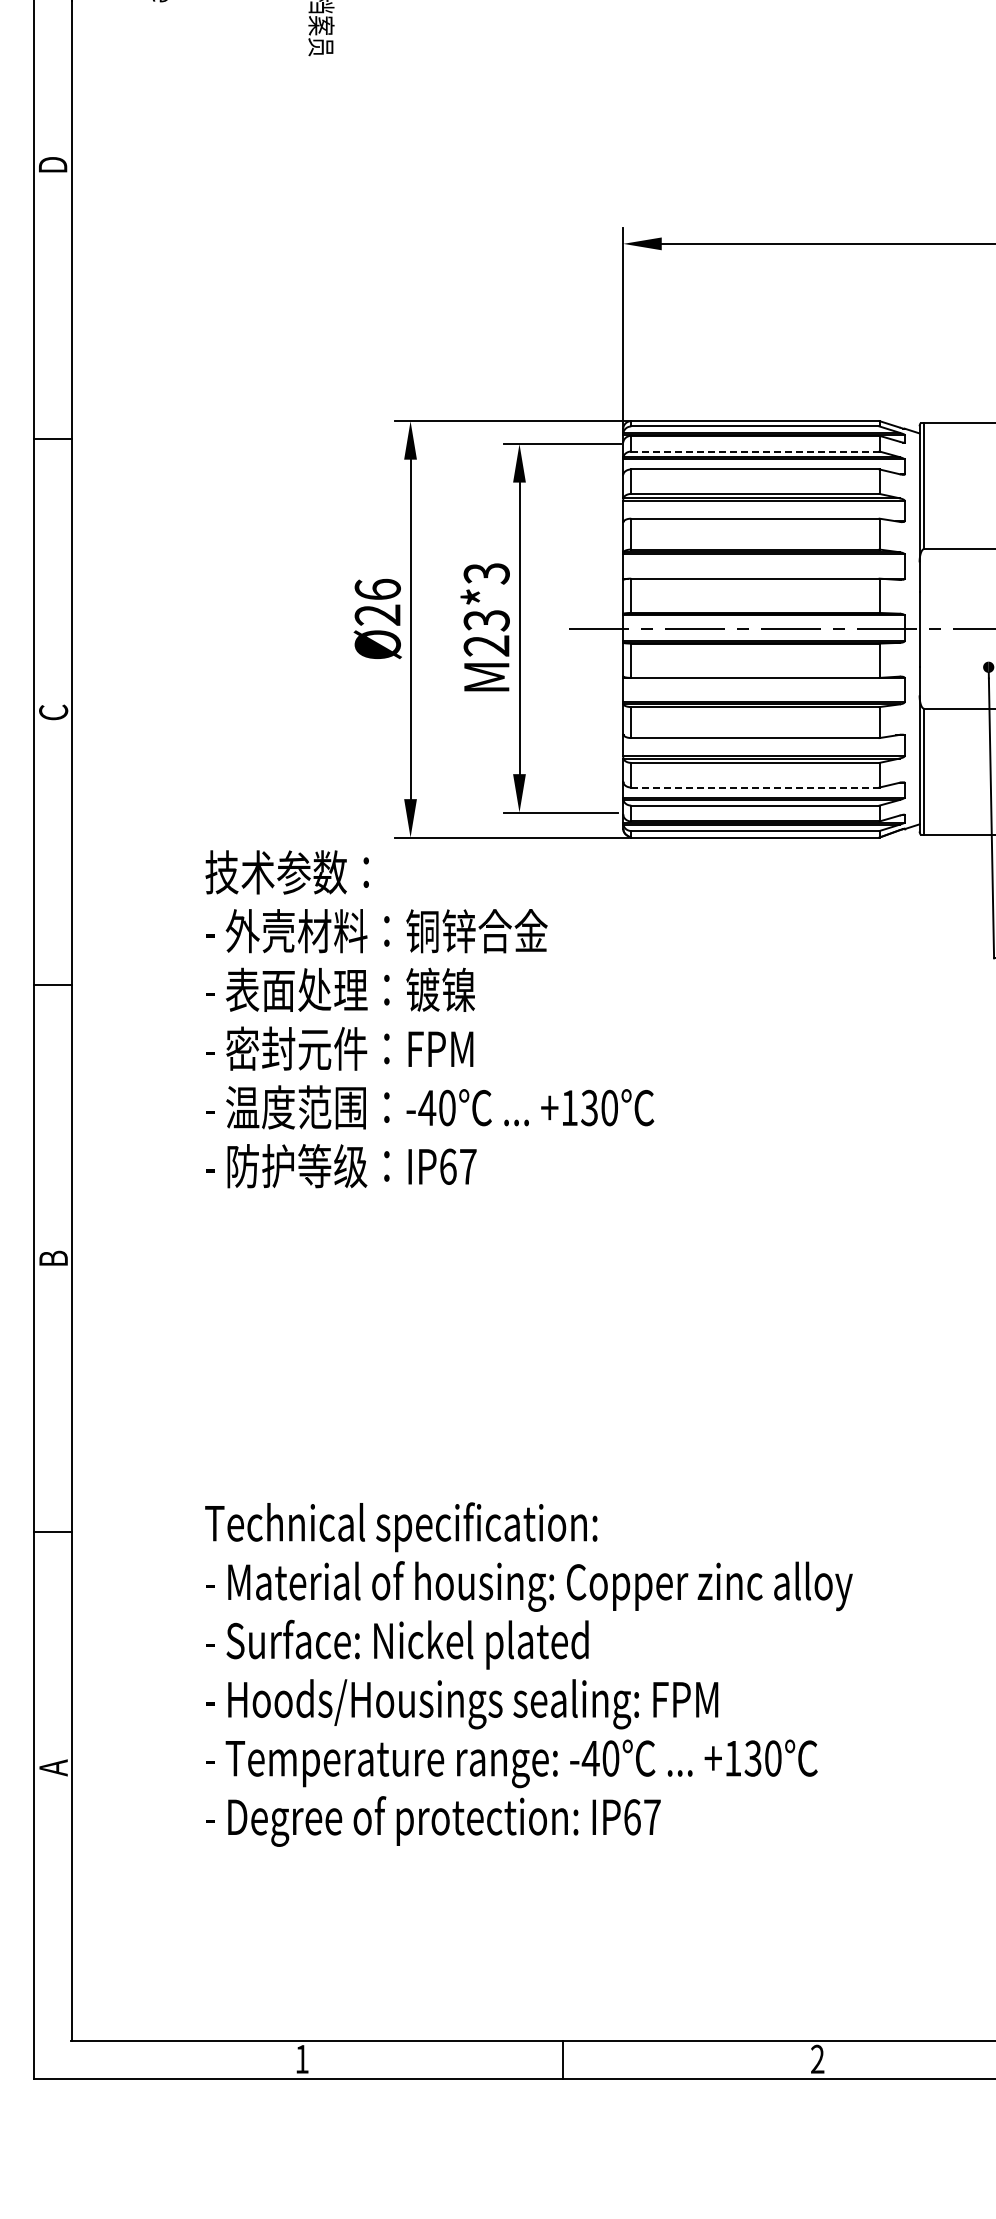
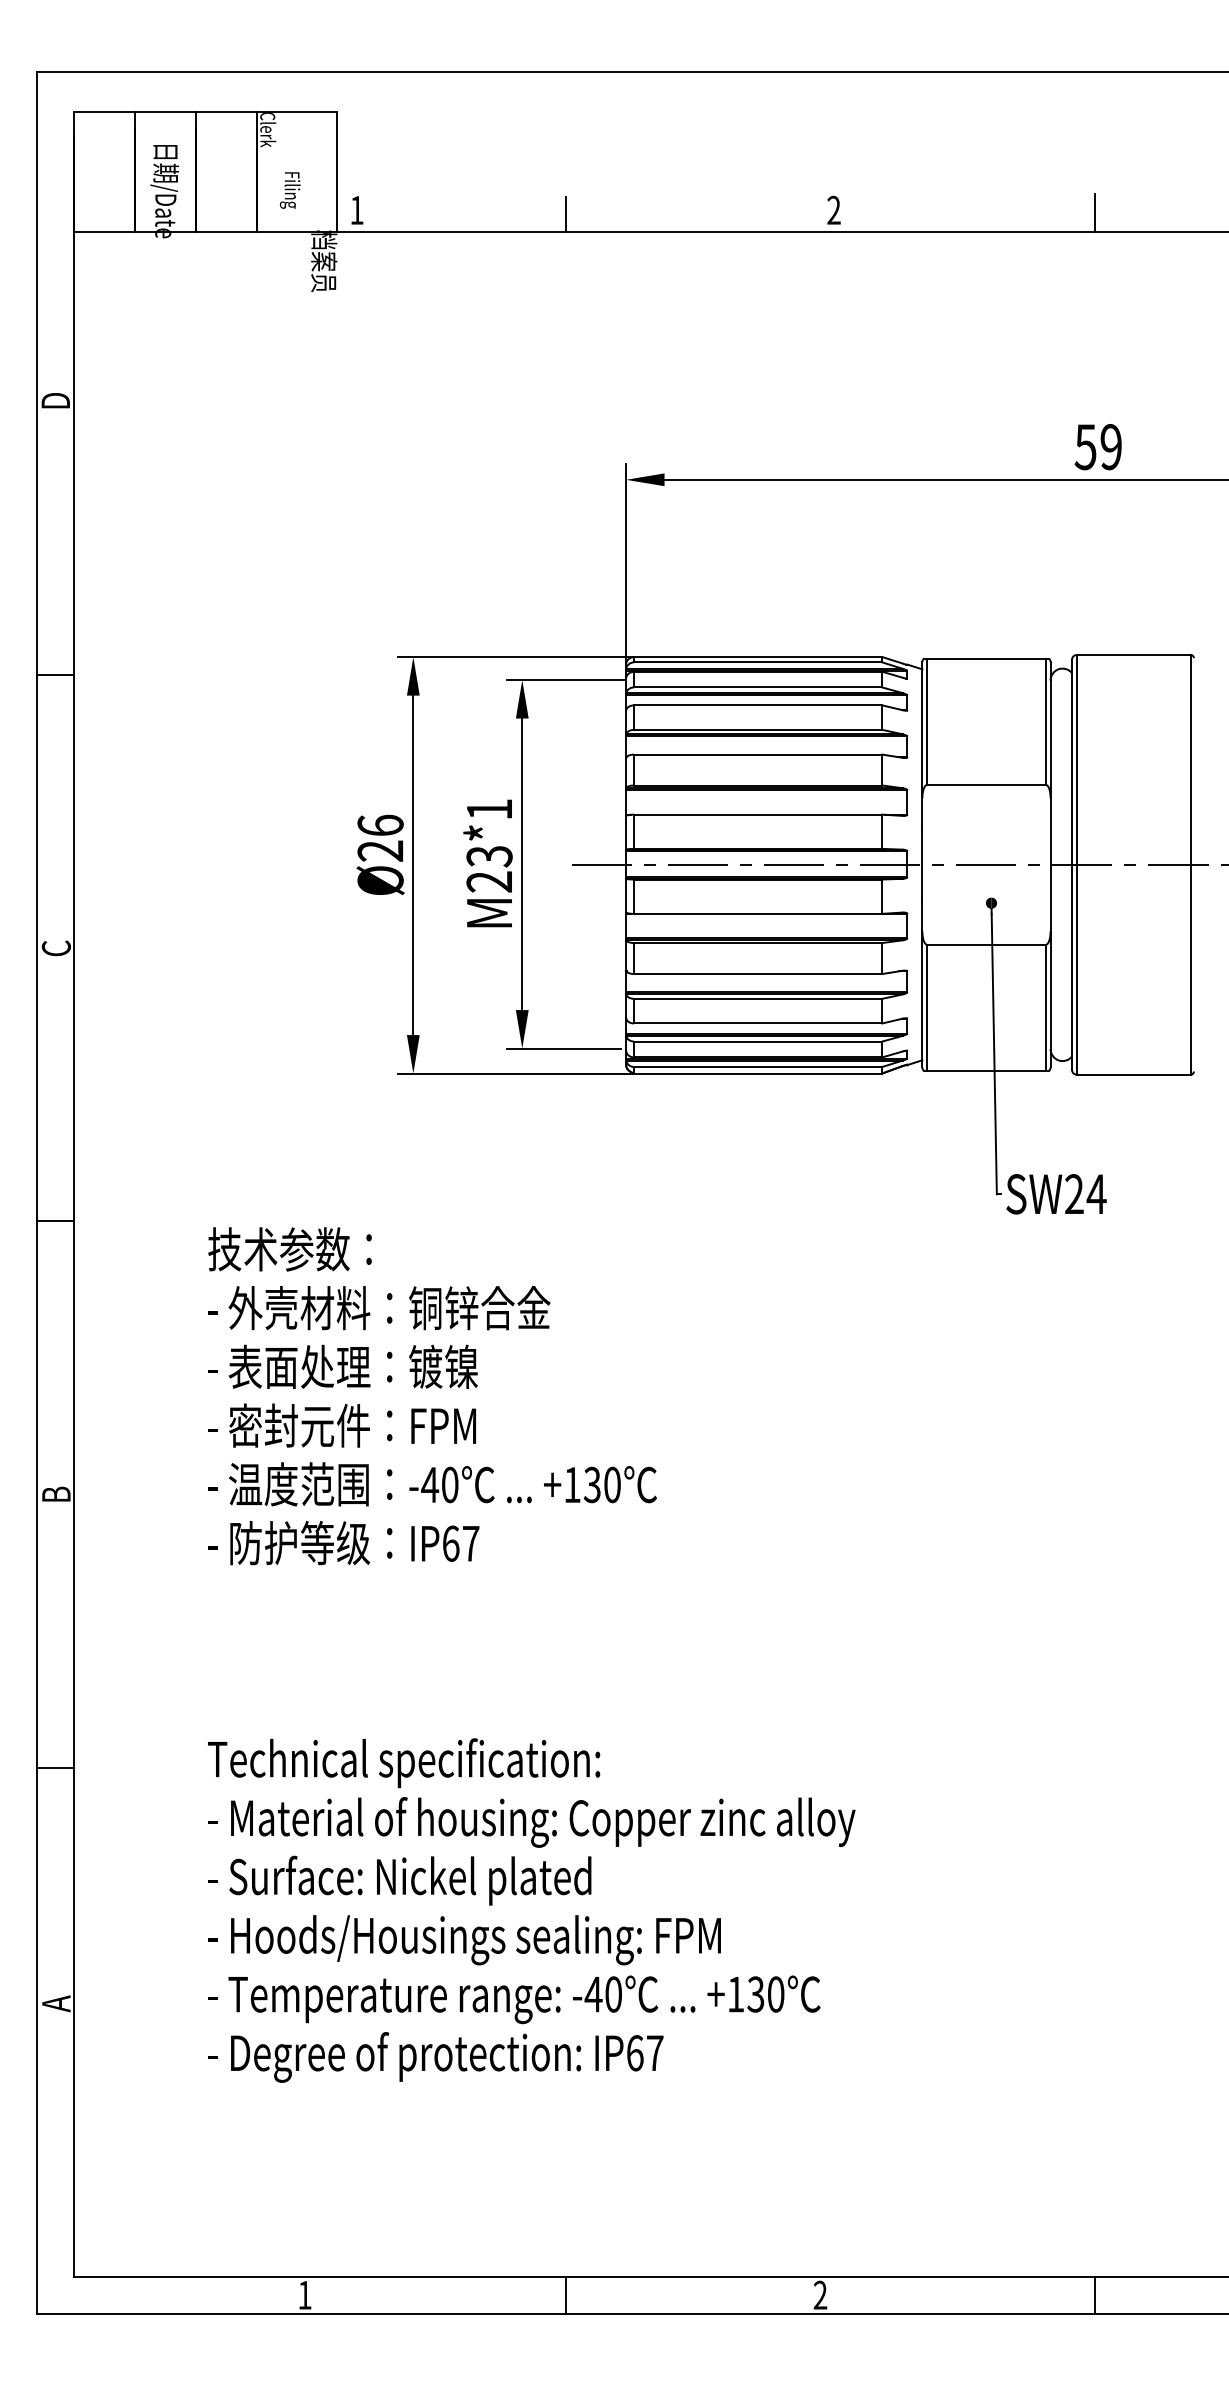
line: (755, 451) -> (758, 687), dashed -> solid
text: (486, 573) -> (489, 809), M23*3 -> M23*1
line: (755, 787) -> (758, 1023), dashed -> solid
text: (429, 1019) -> (432, 1396), moved

